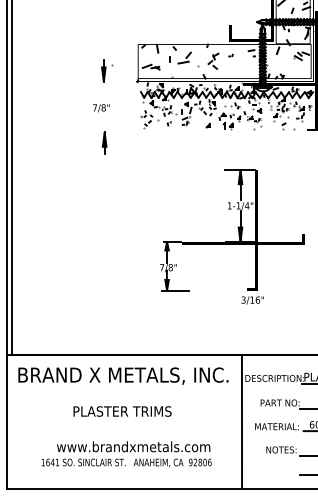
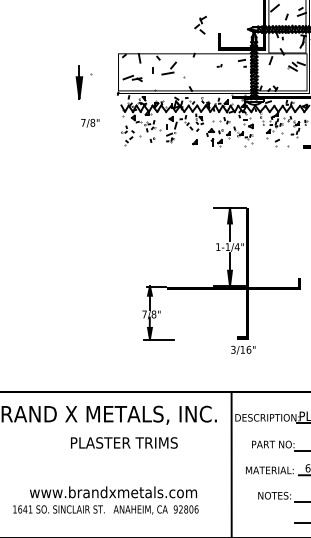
part: (213, 60) -> (200, 24), moved
part: (107, 70) -> (85, 82), size x1.4
text: (101, 108) -> (90, 123), moved
part: (104, 142) -> (81, 160), removed
part: (232, 236) -> (221, 280), moved
text: (122, 411) -> (124, 442), moved

